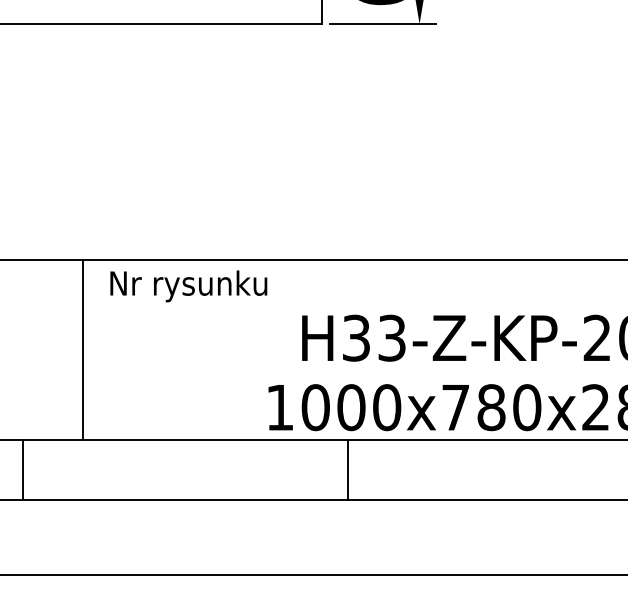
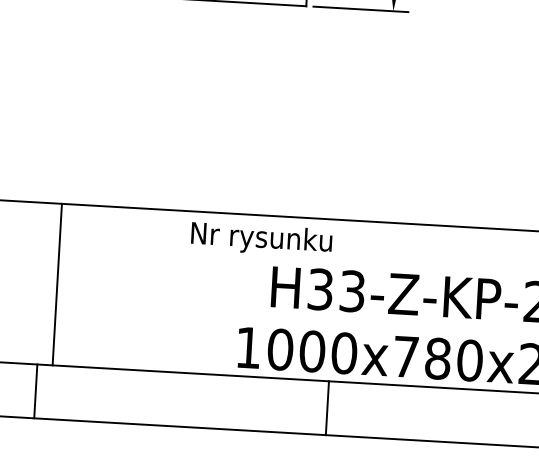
text: (188, 286) -> (261, 239), moved
line: (83, 349) -> (57, 284), moved
line: (23, 469) -> (35, 391), moved
line: (347, 469) -> (327, 408), moved

